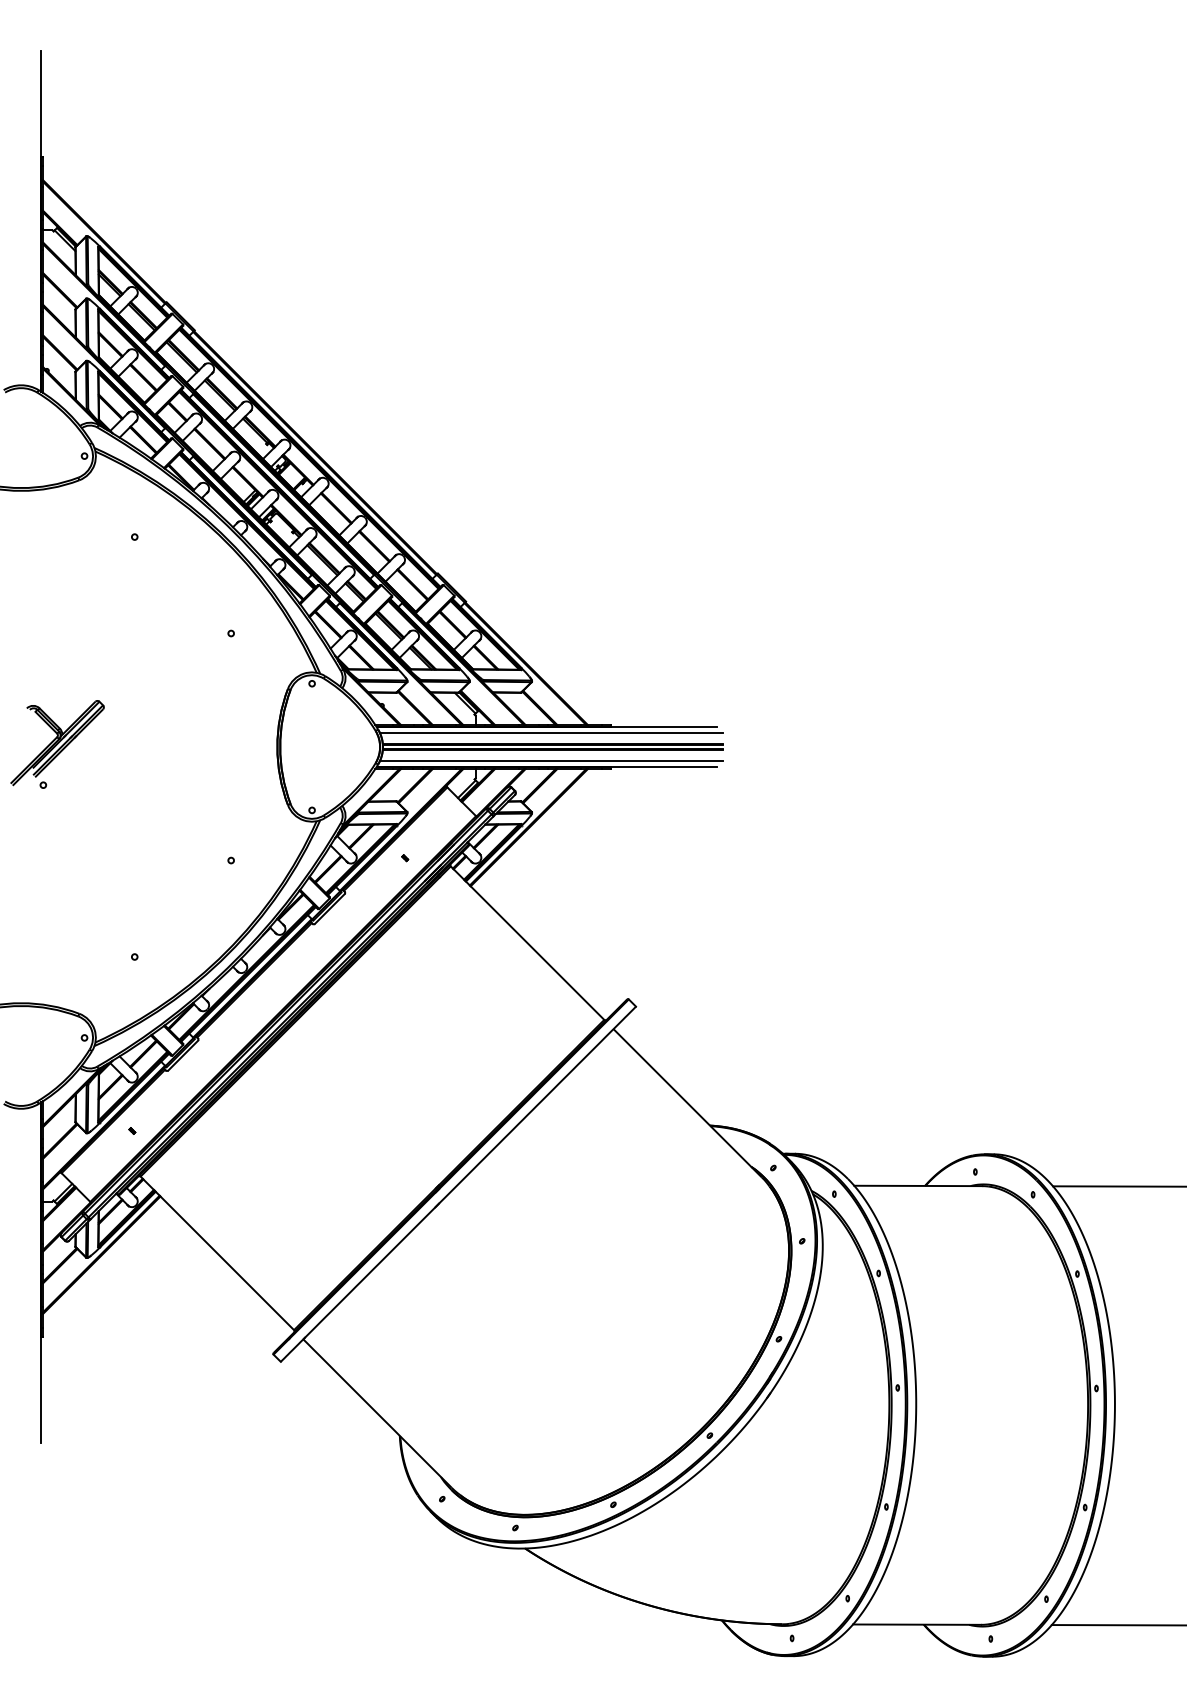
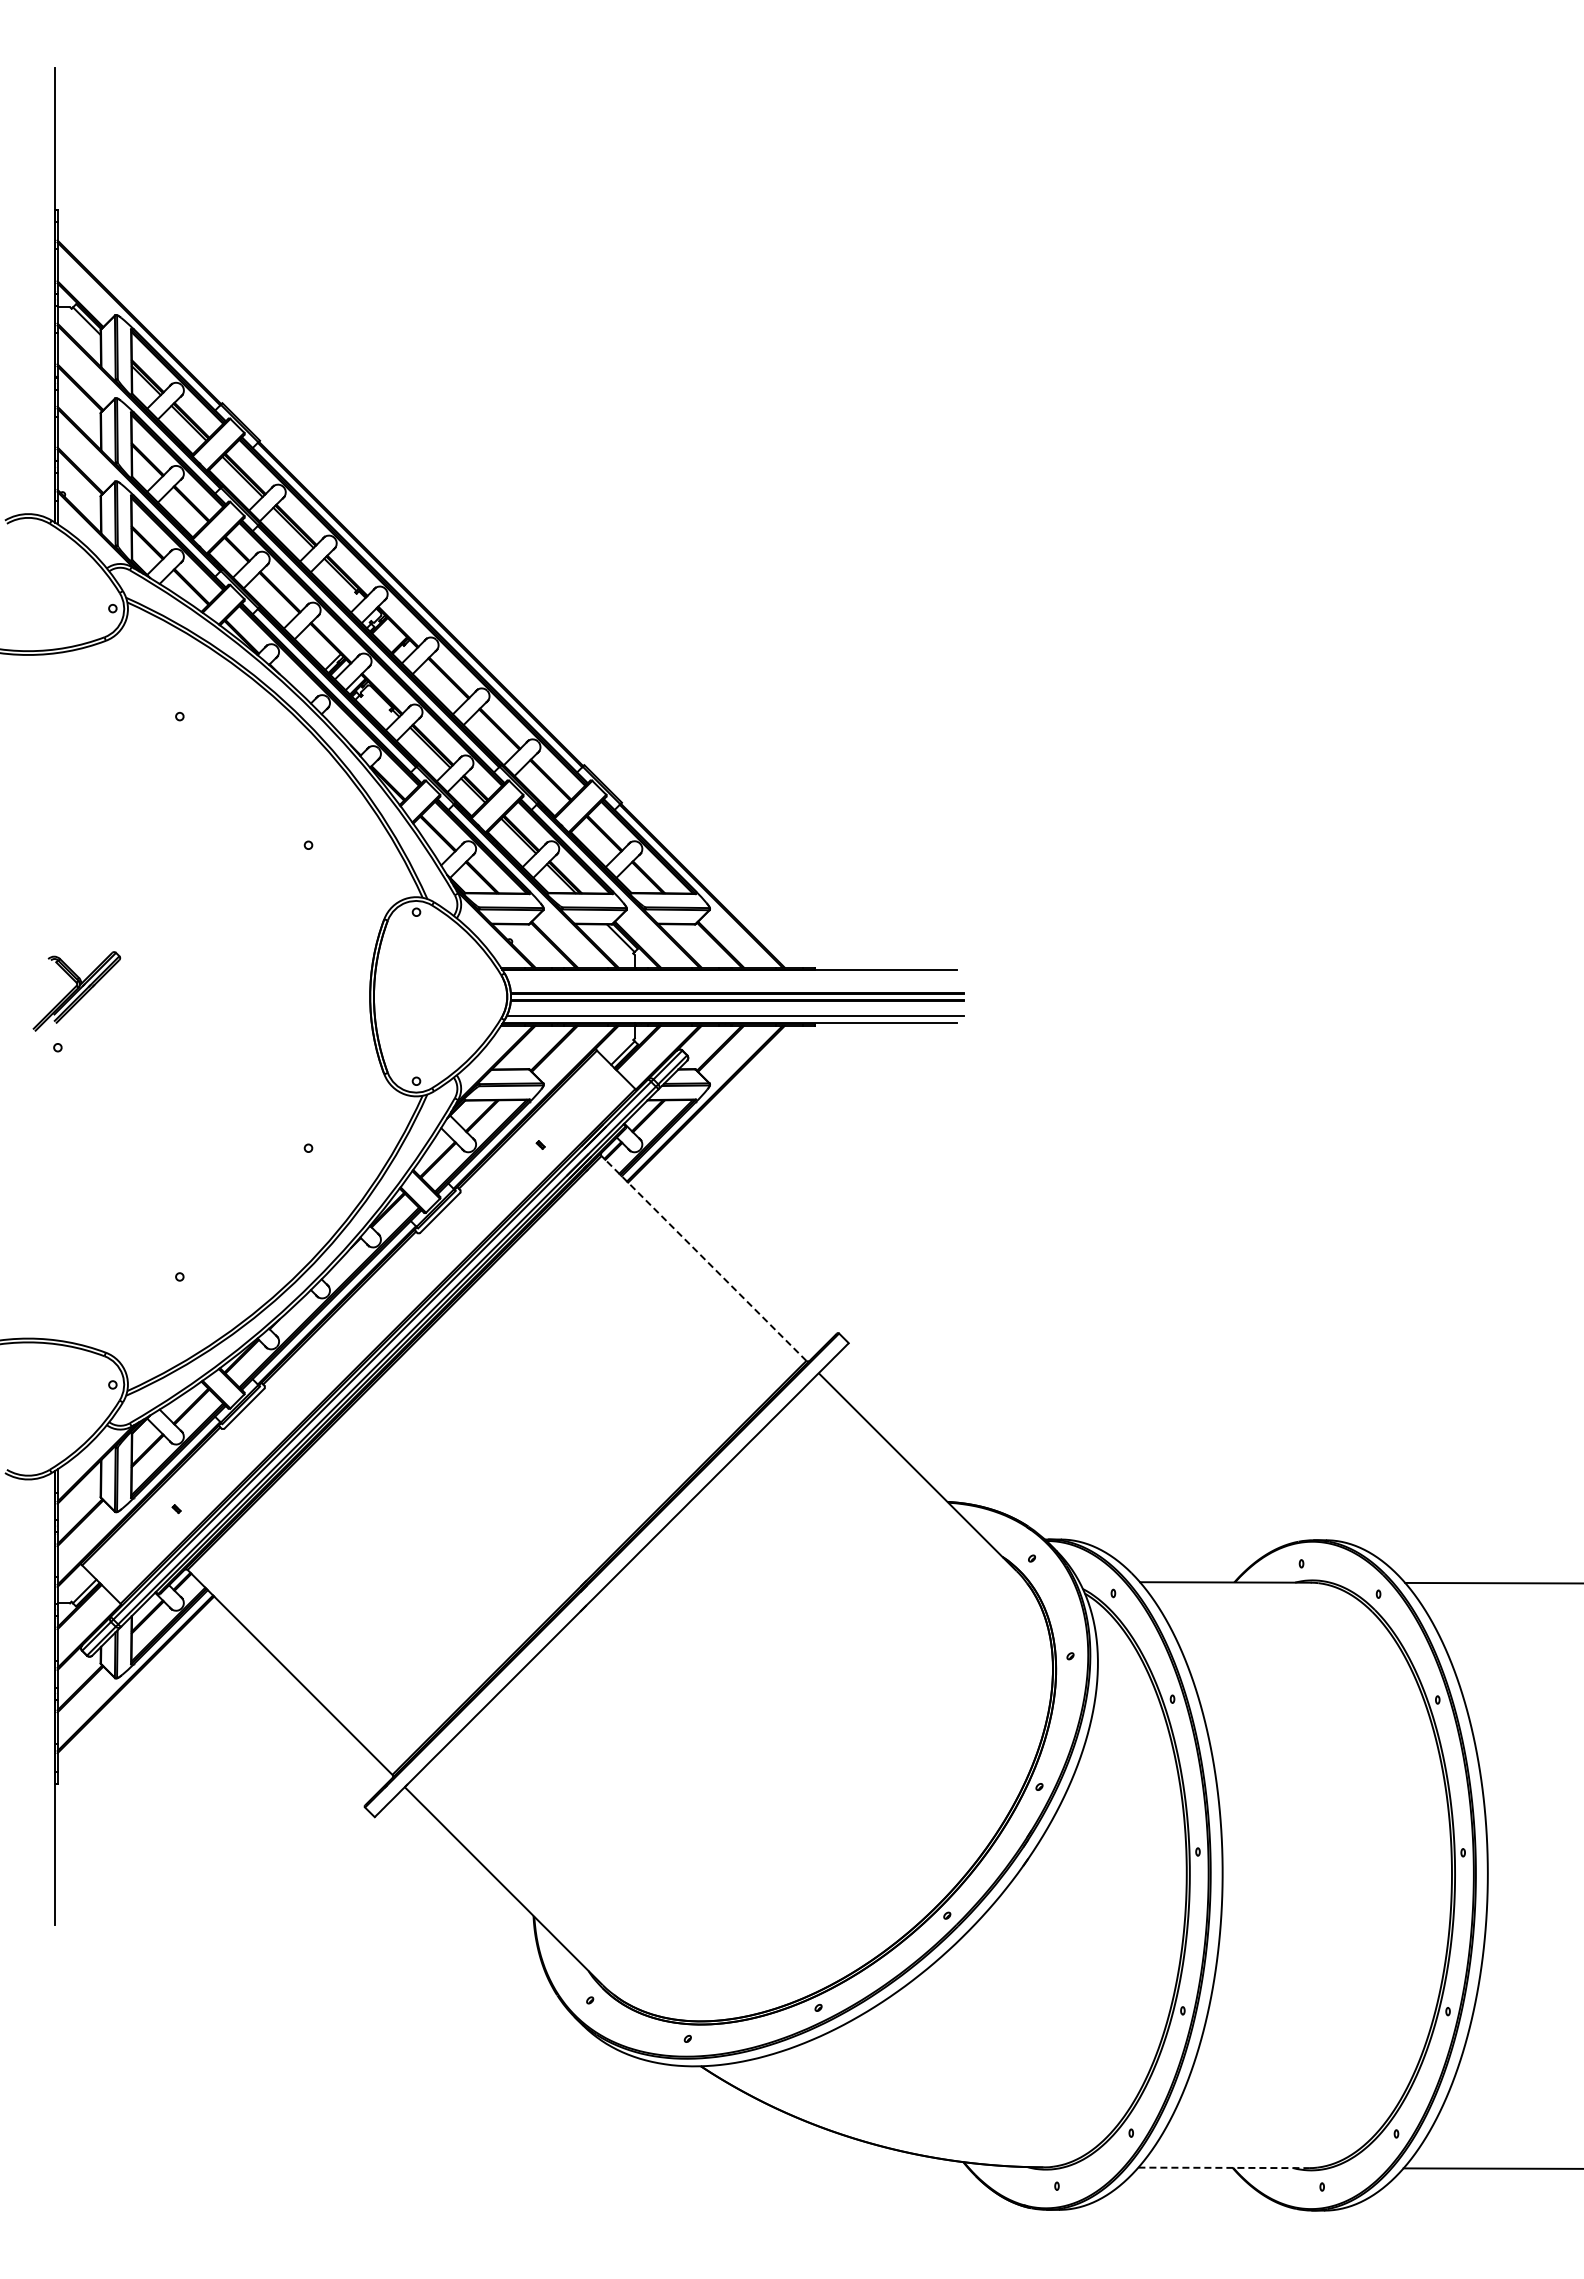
line: (551, 732) -> (735, 977), removed
part: (57, 743) -> (76, 991), size x0.7
line: (527, 943) -> (704, 1258), solid -> dashed
line: (917, 1624) -> (1224, 2167), solid -> dashed

